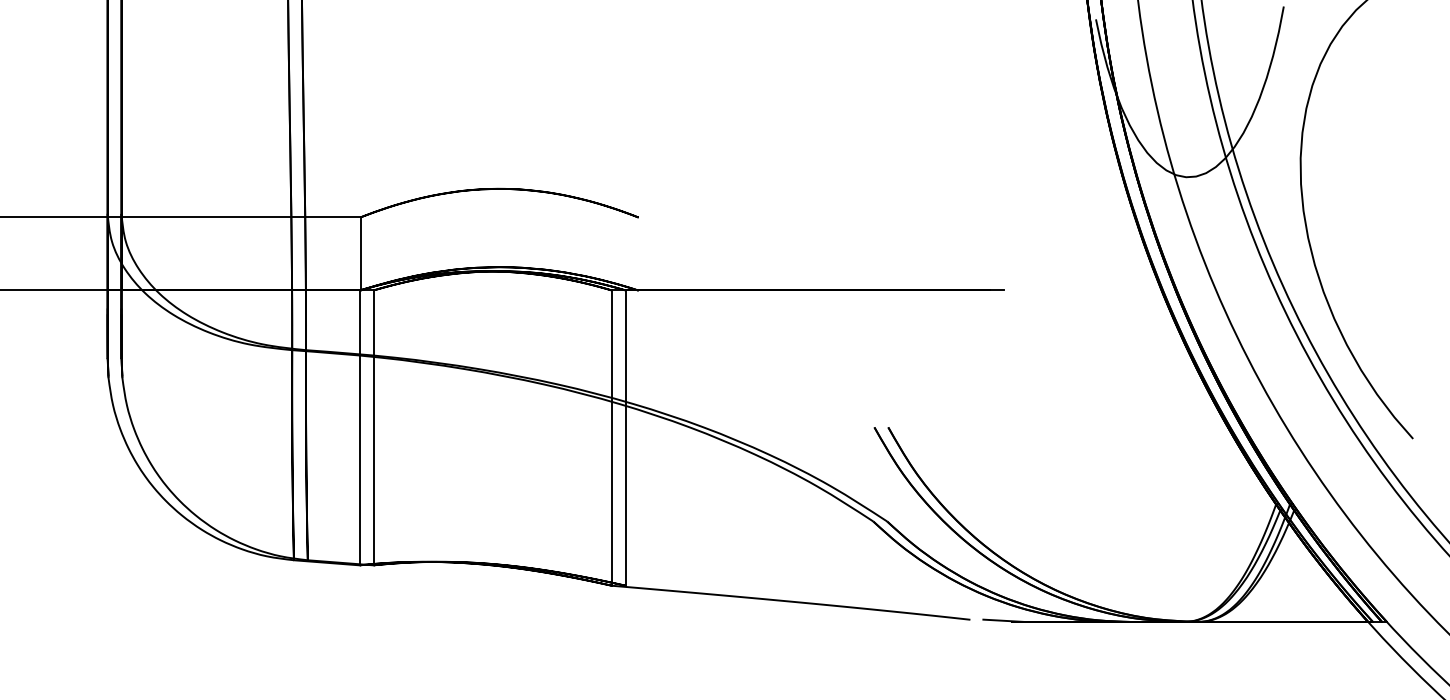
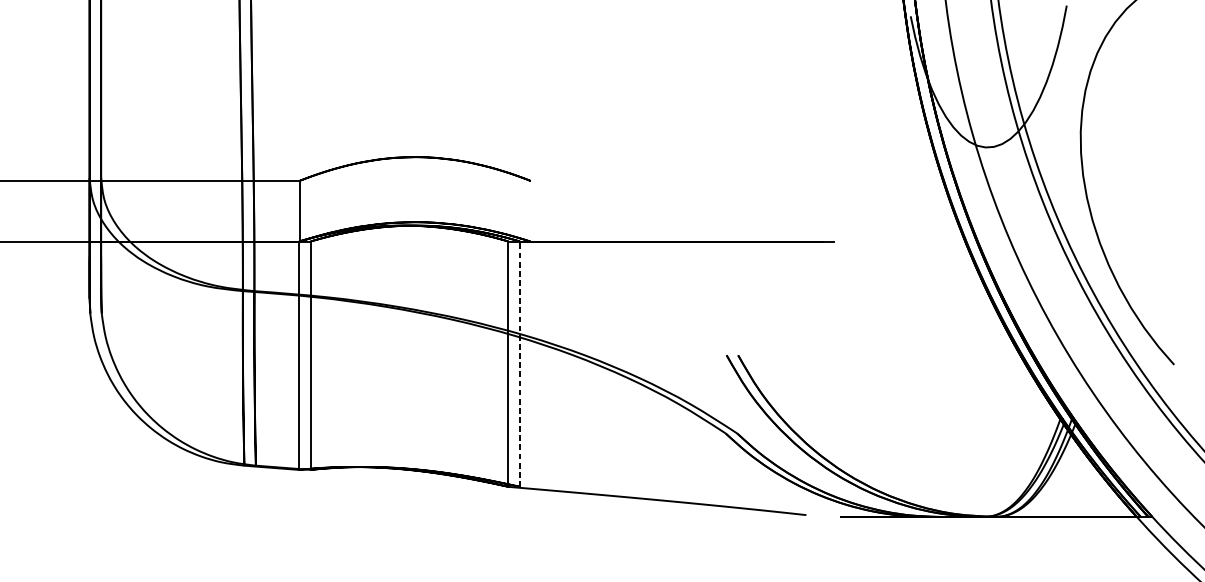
line: (625, 438) -> (519, 364), solid -> dashed
line: (1004, 620) -> (834, 515), removed

